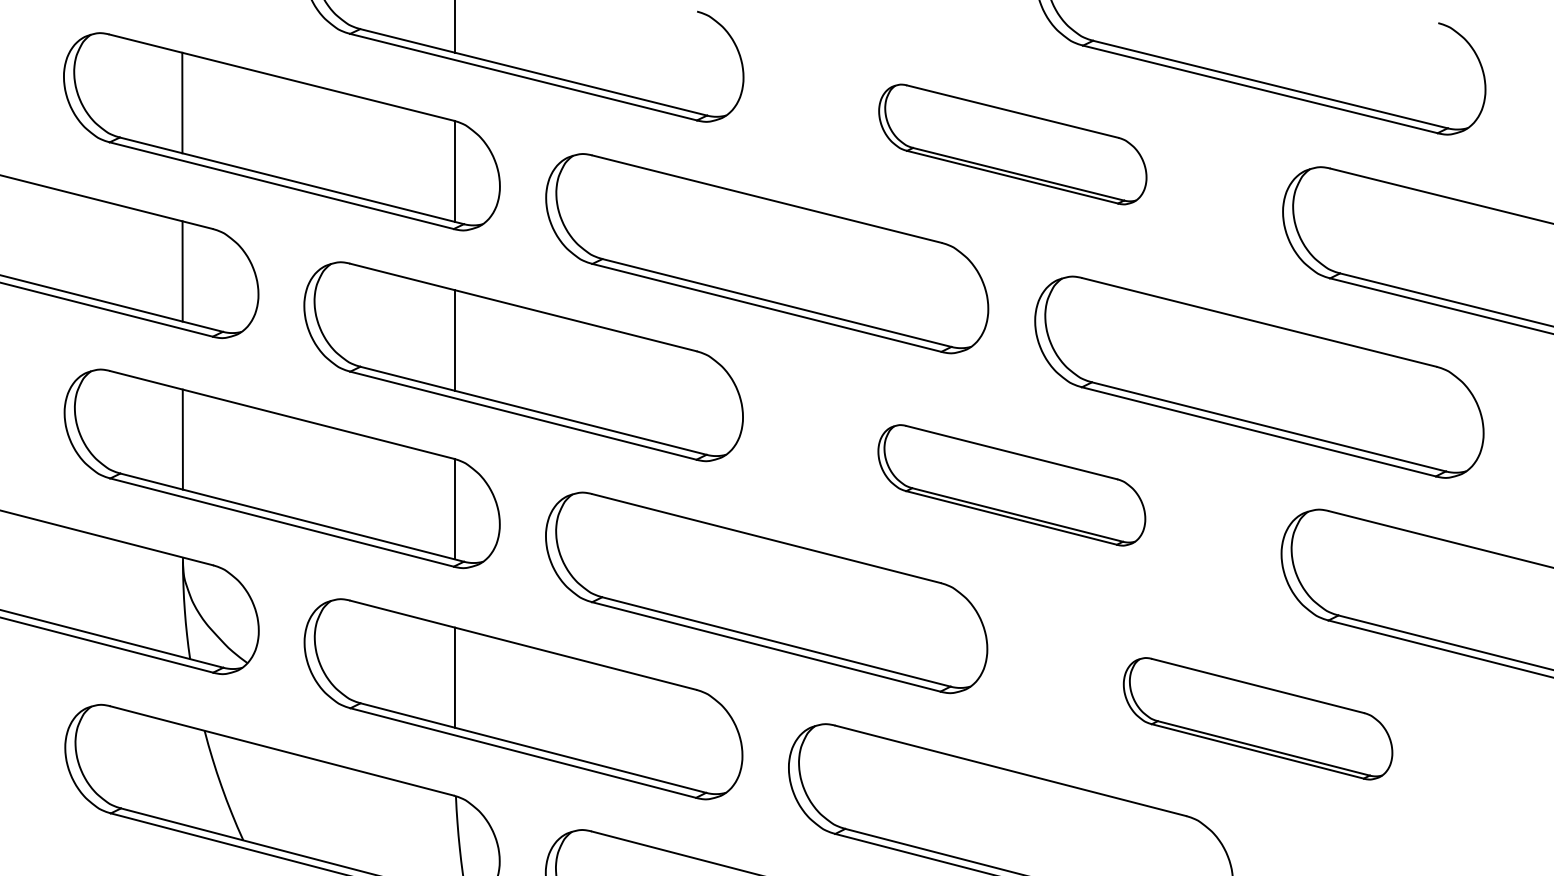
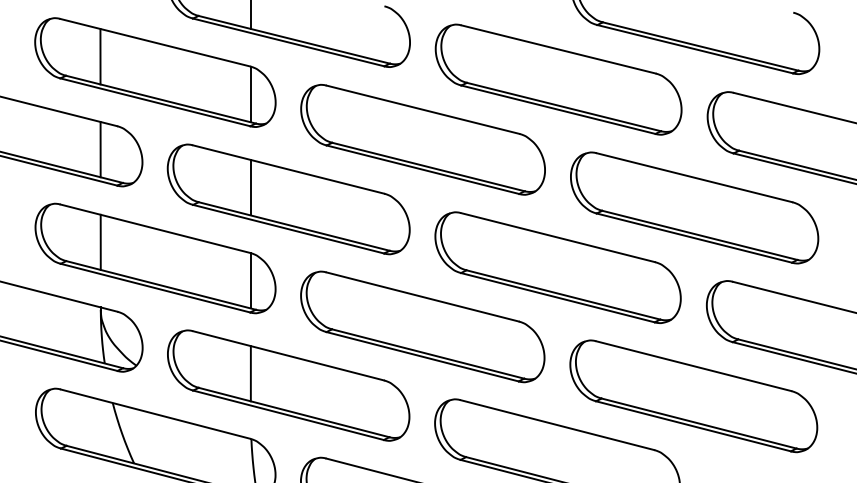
part: (1012, 144) -> (558, 79), size x1.67
part: (1010, 485) -> (557, 267), size x1.67
part: (1257, 718) -> (693, 396), size x1.67

